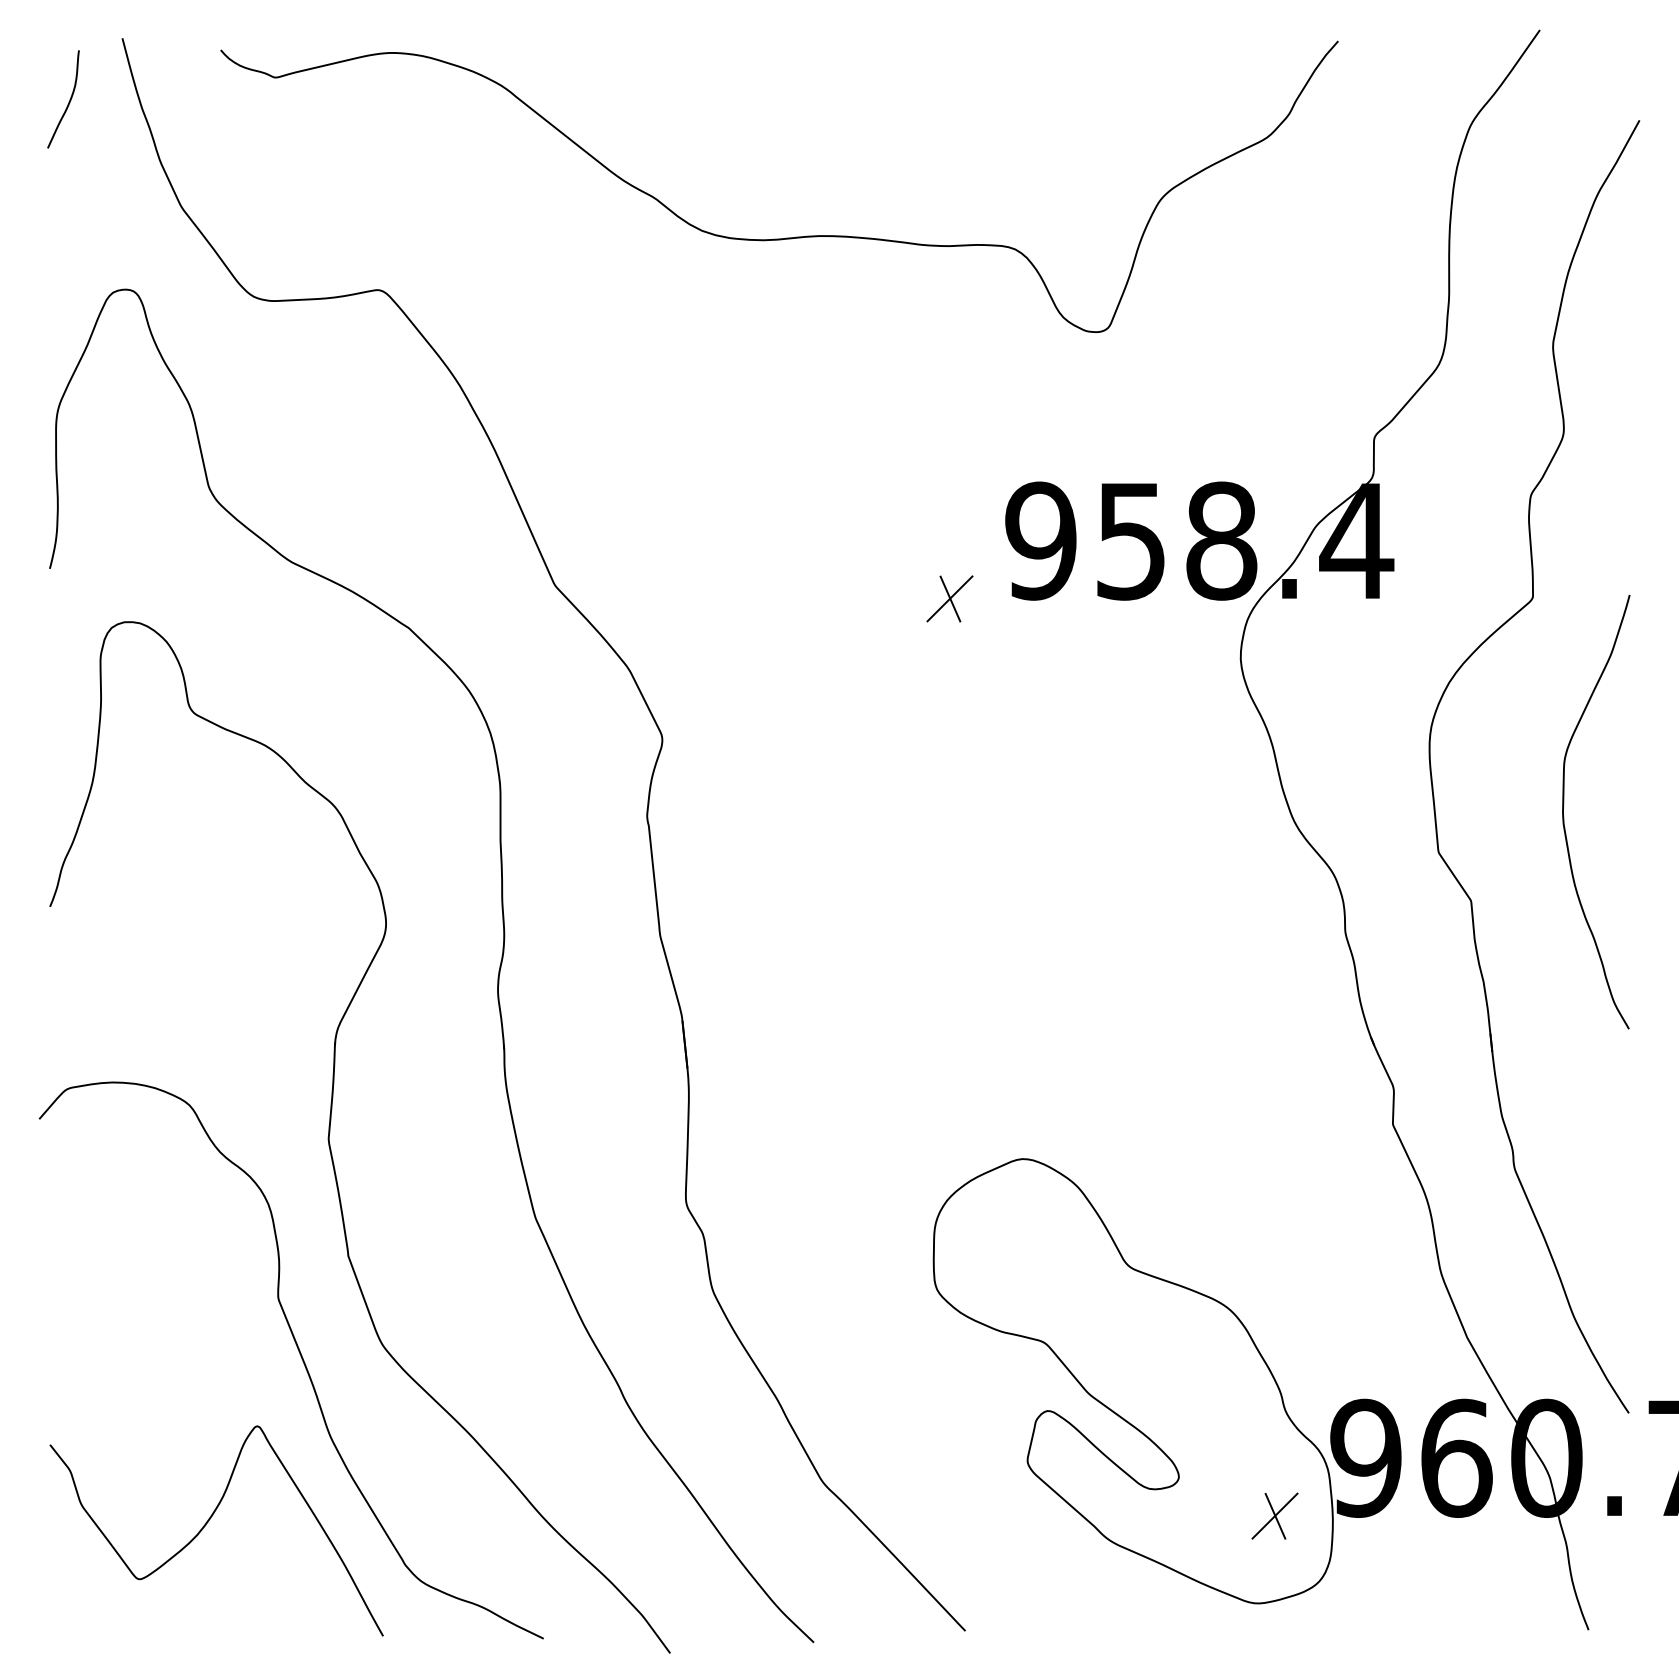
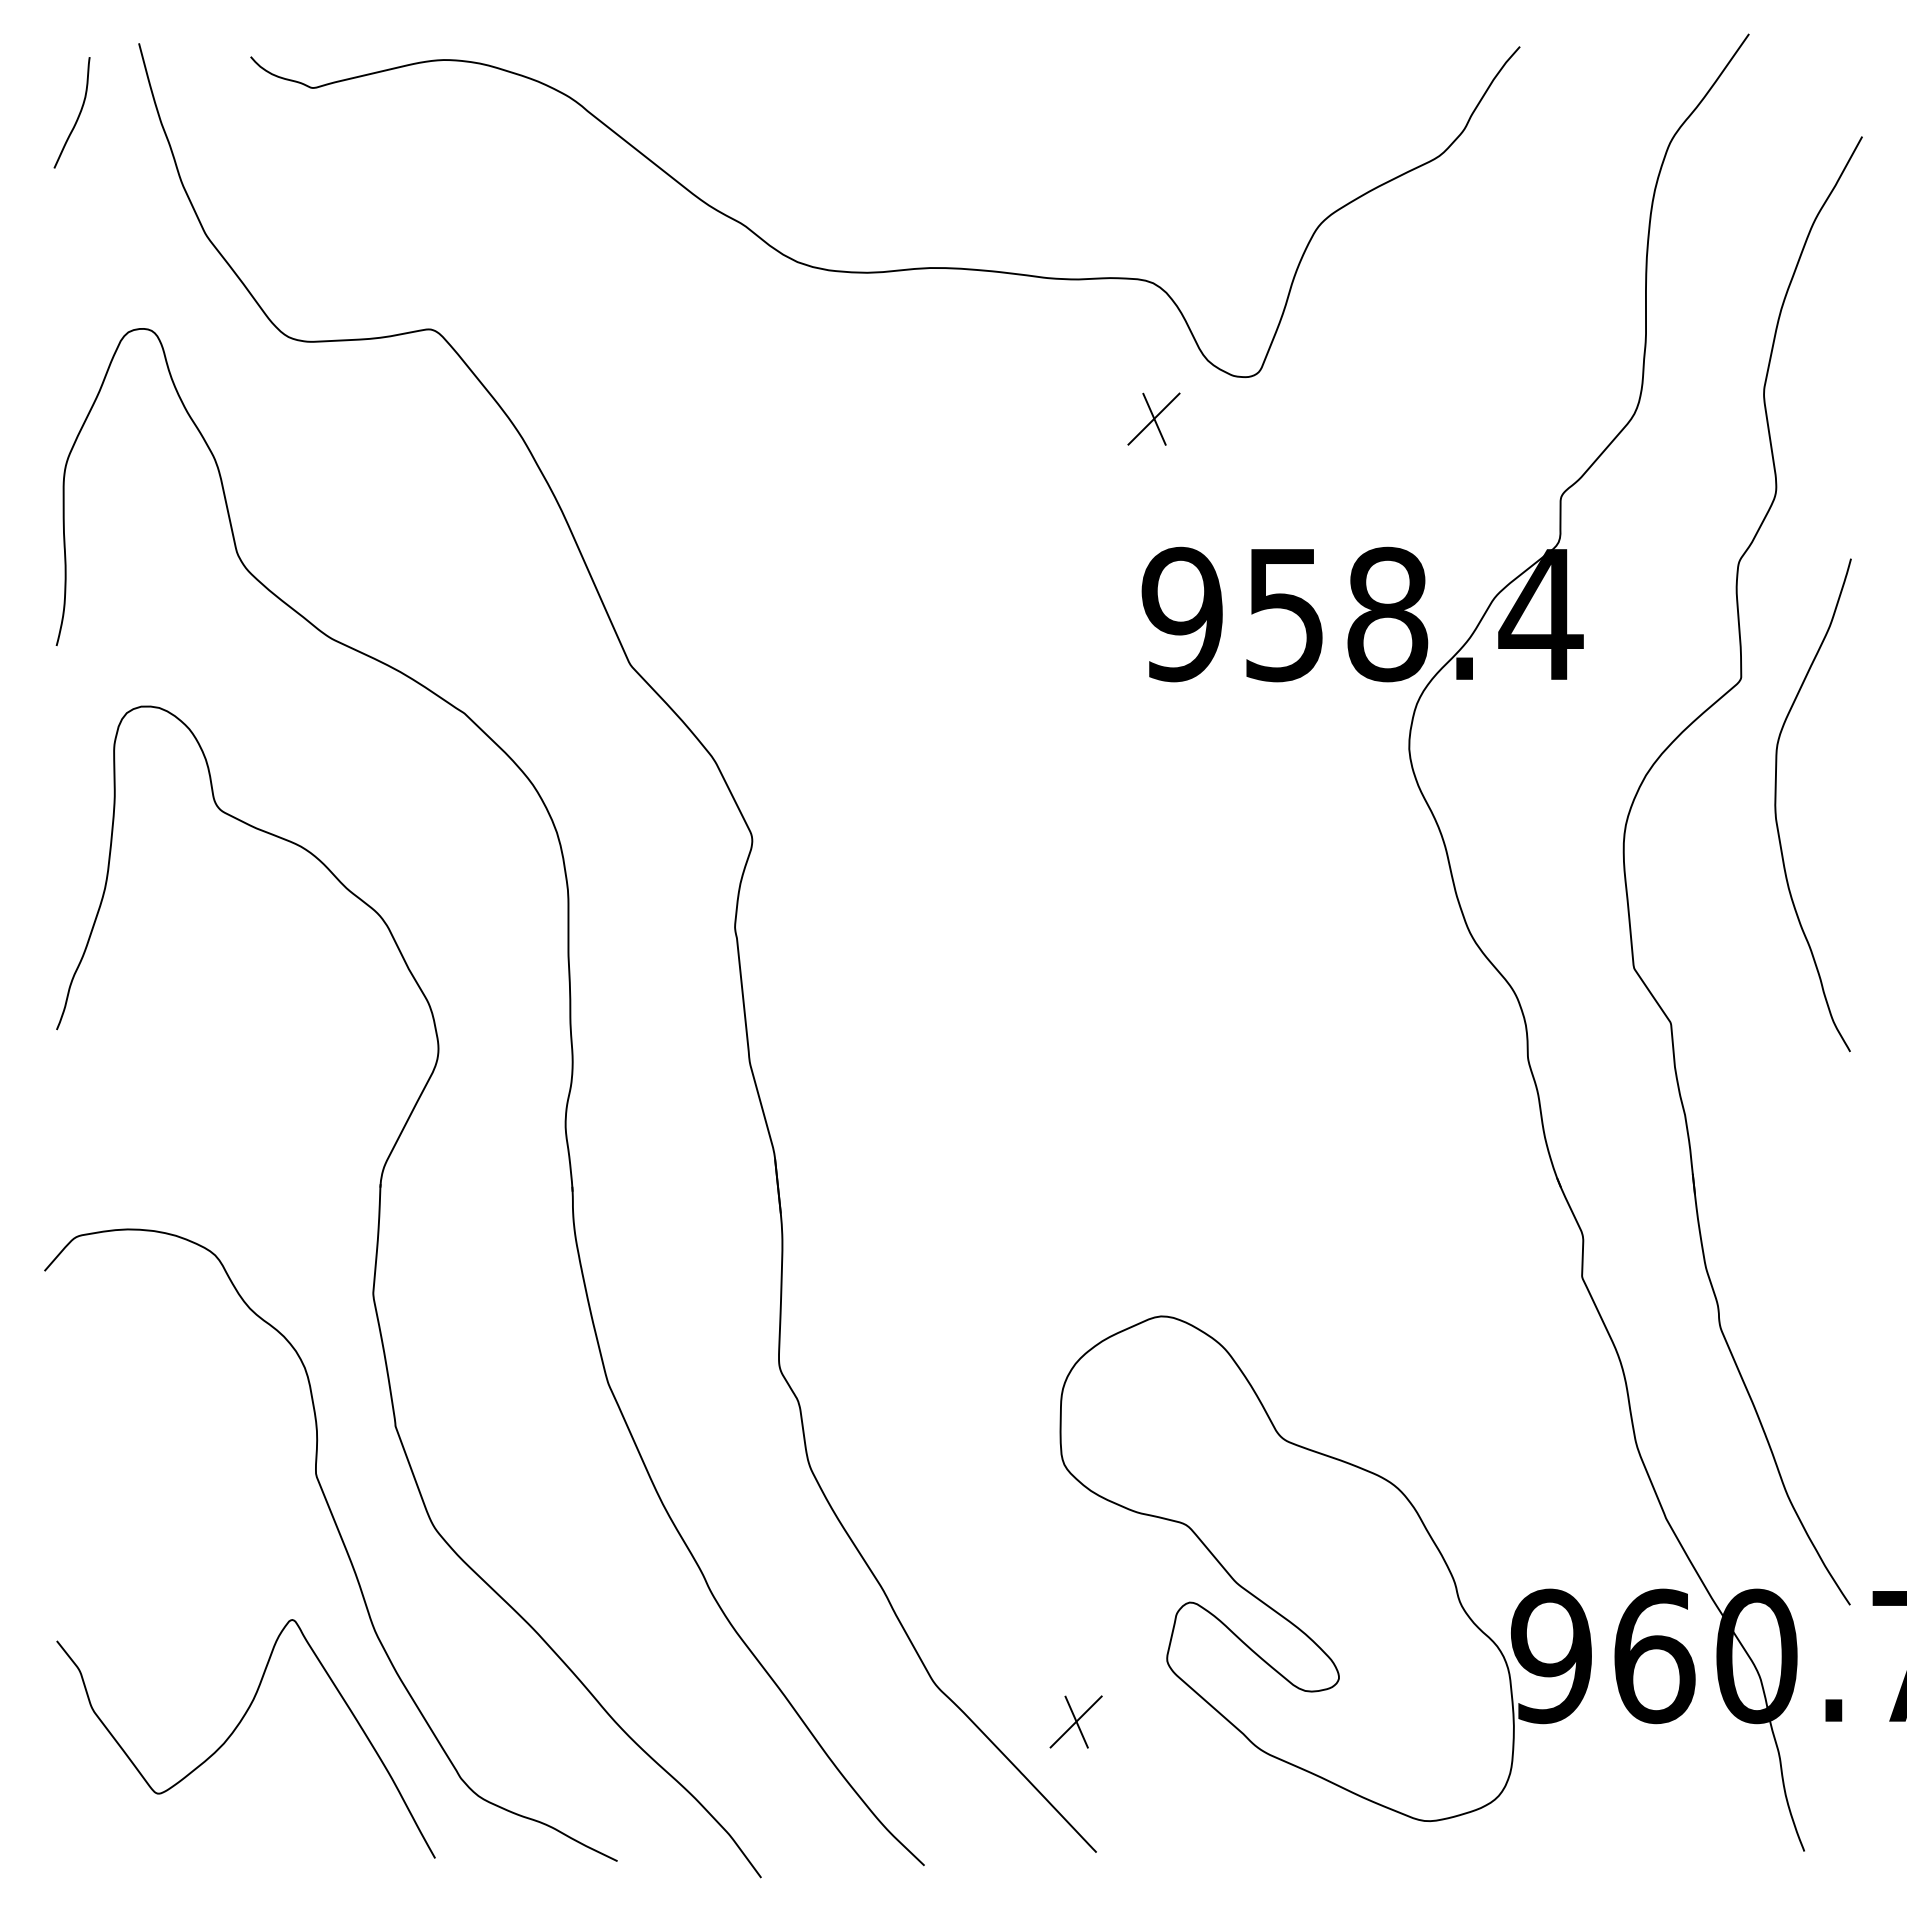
part: (949, 598) -> (1153, 418), moved
curve: (1564, 812) -> (1776, 805), moved
part: (1274, 1515) -> (1075, 1721), moved

